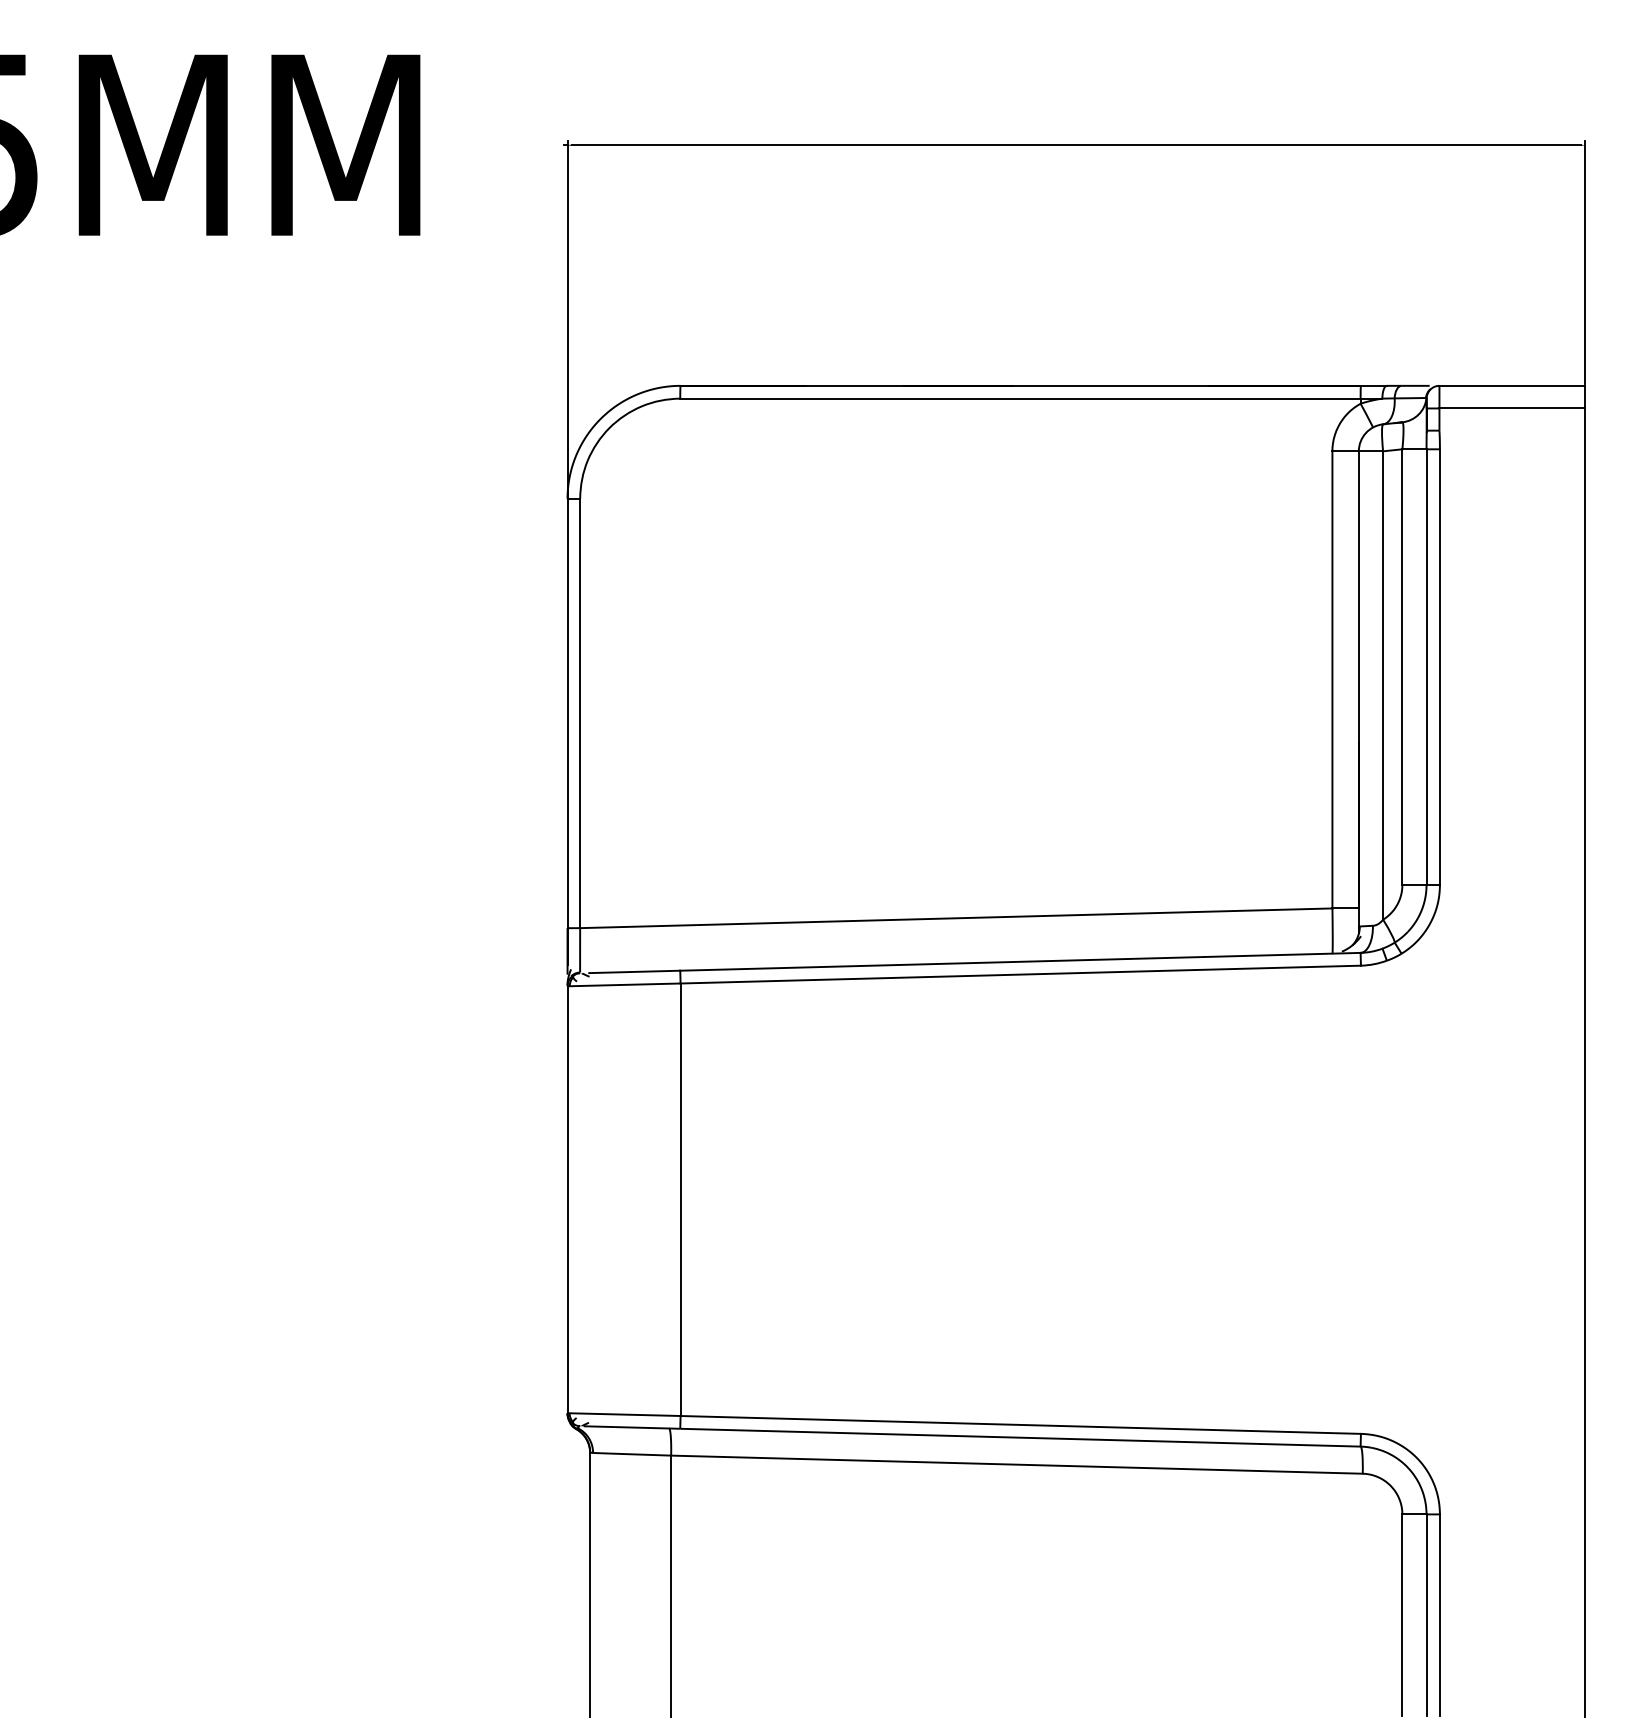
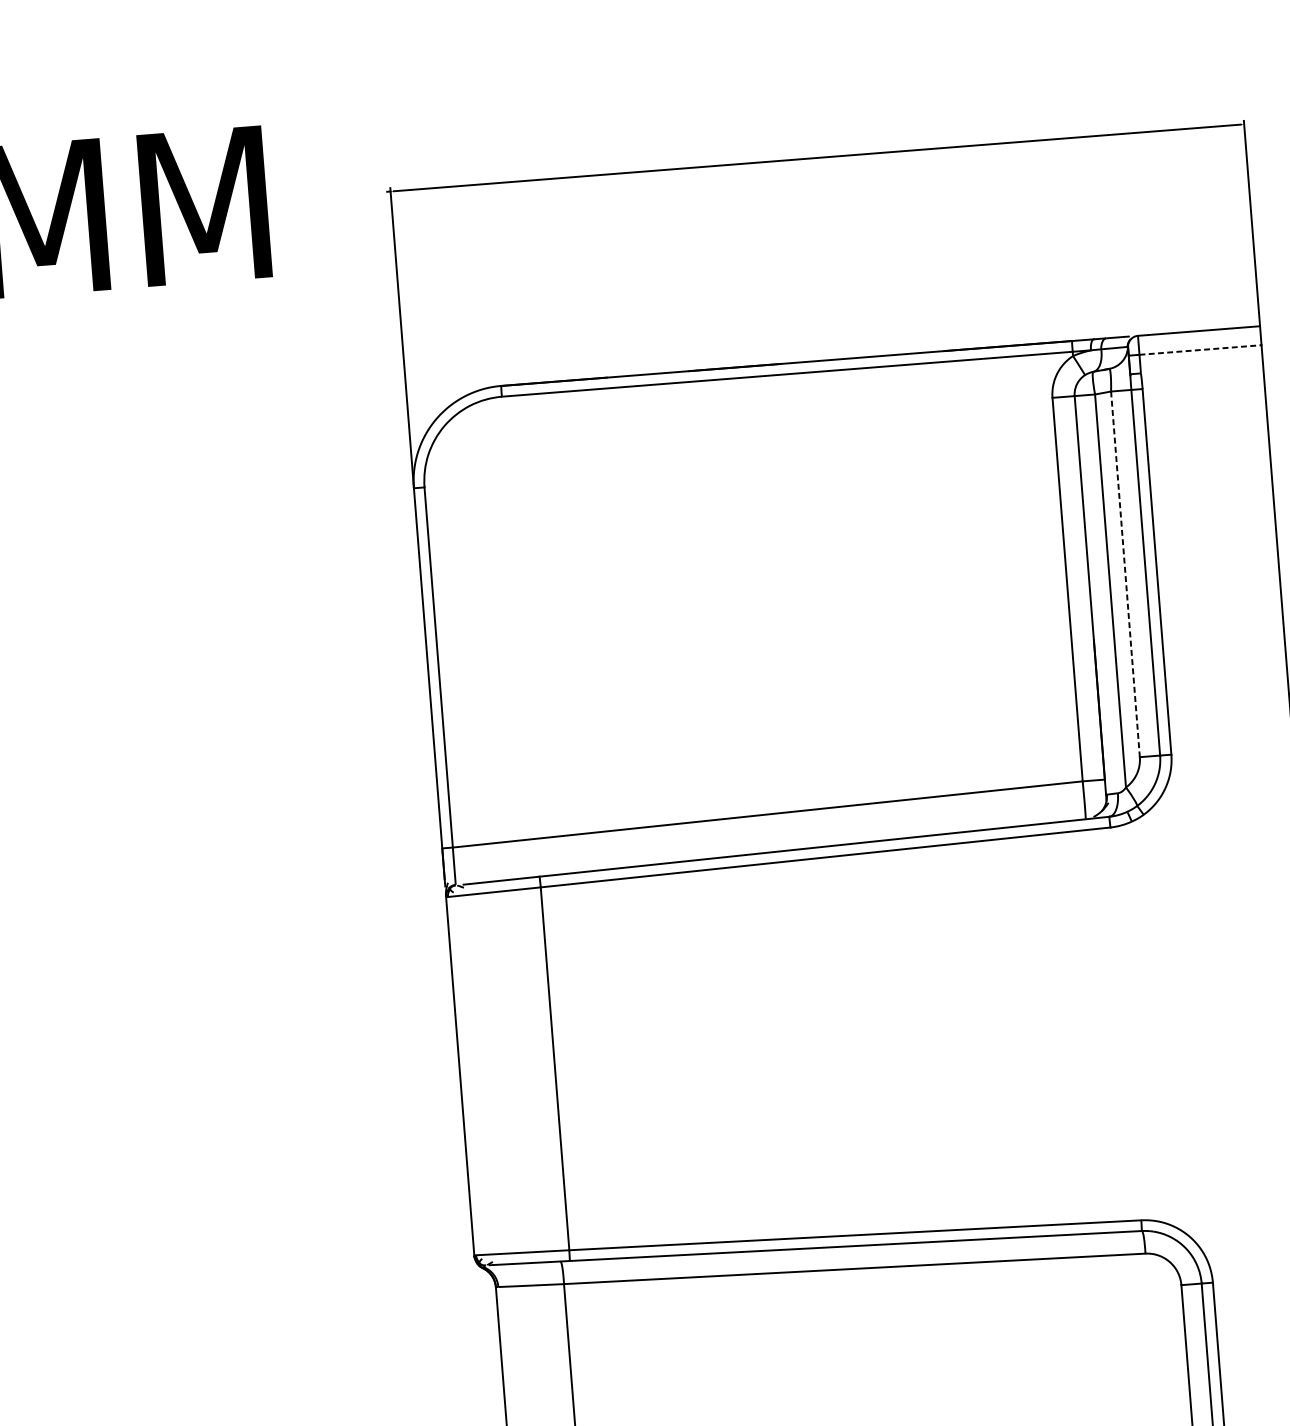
line: (1512, 408) -> (1200, 350), solid -> dashed
line: (1402, 667) -> (1125, 574), solid -> dashed

